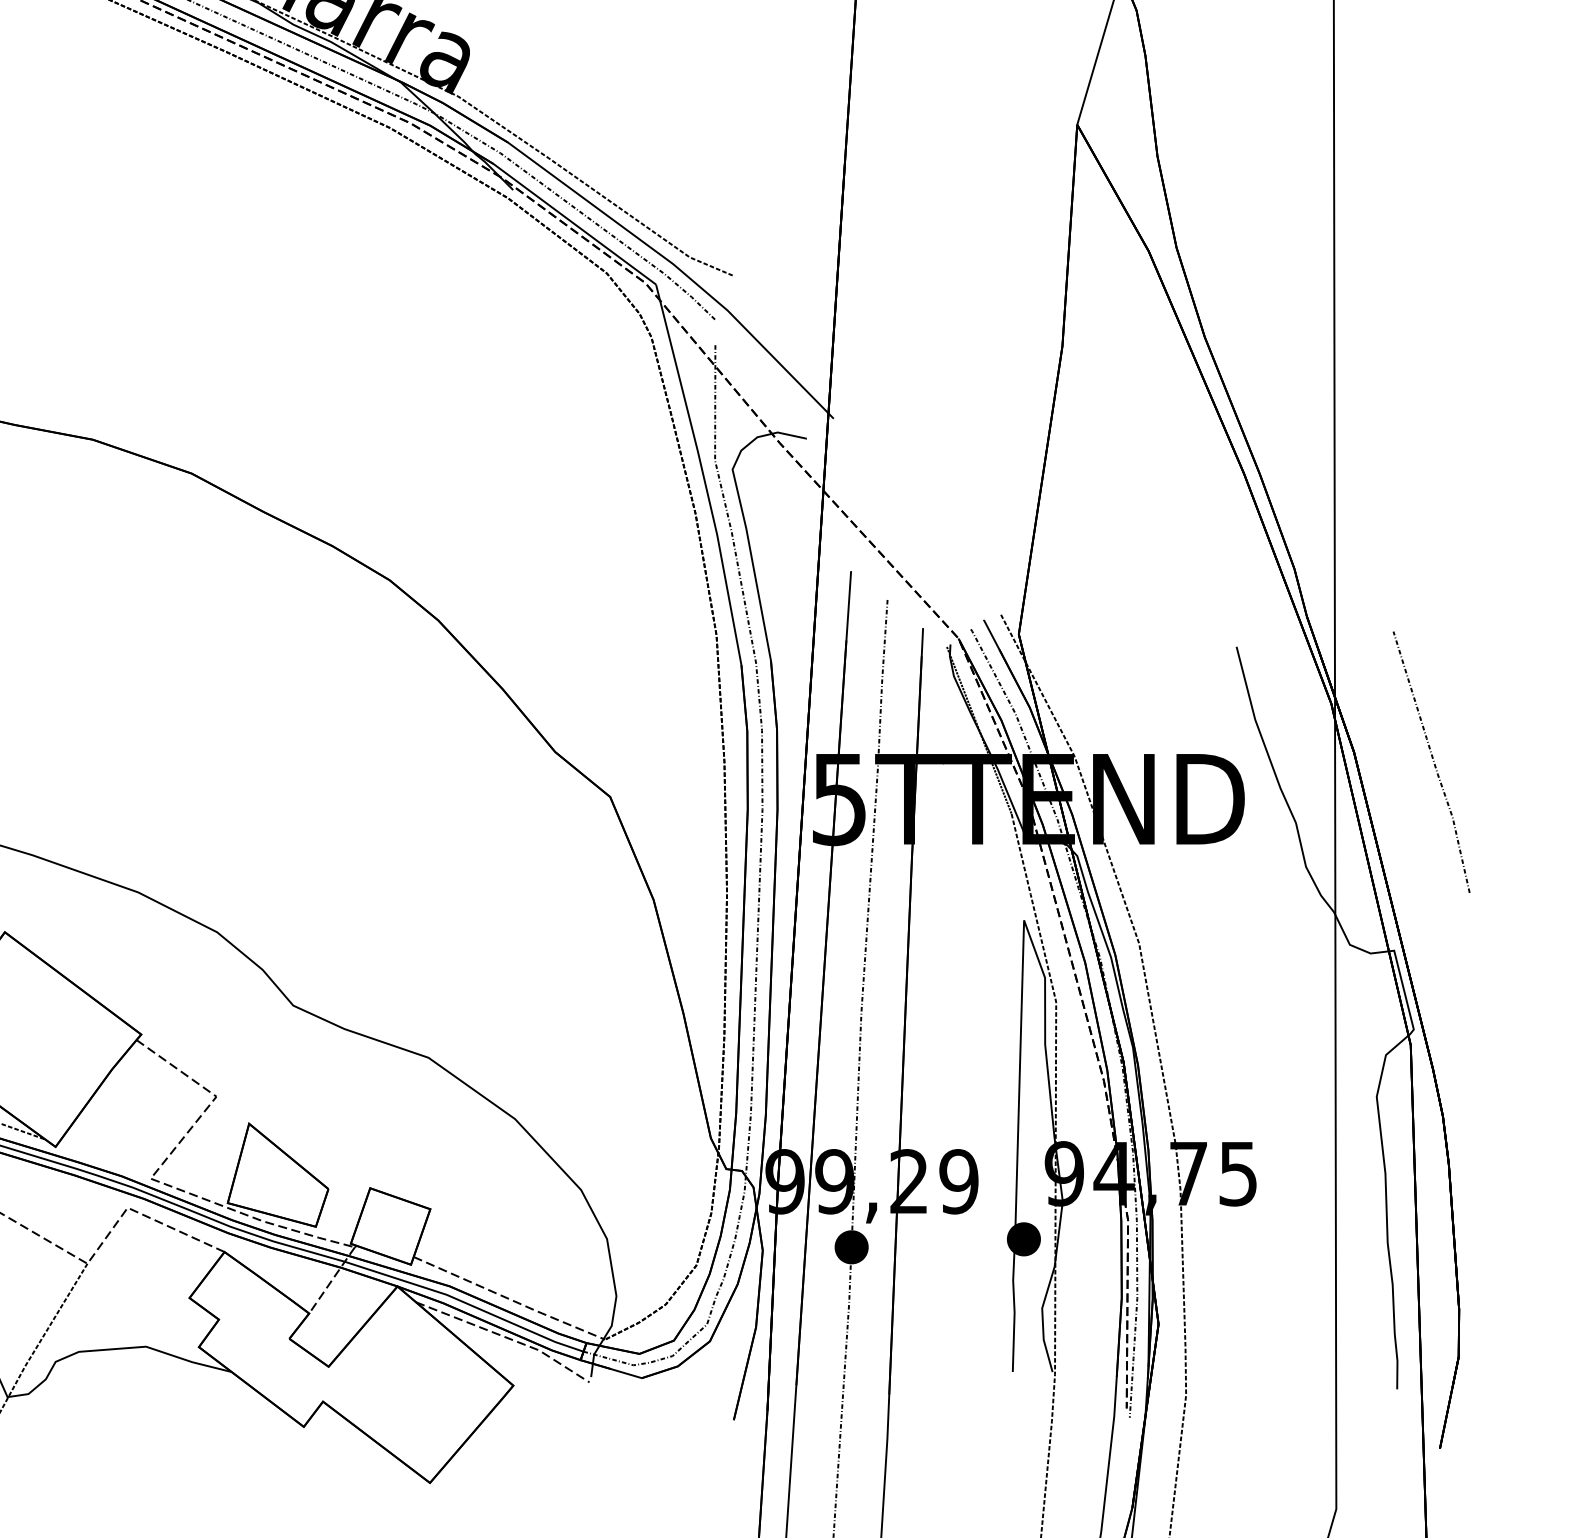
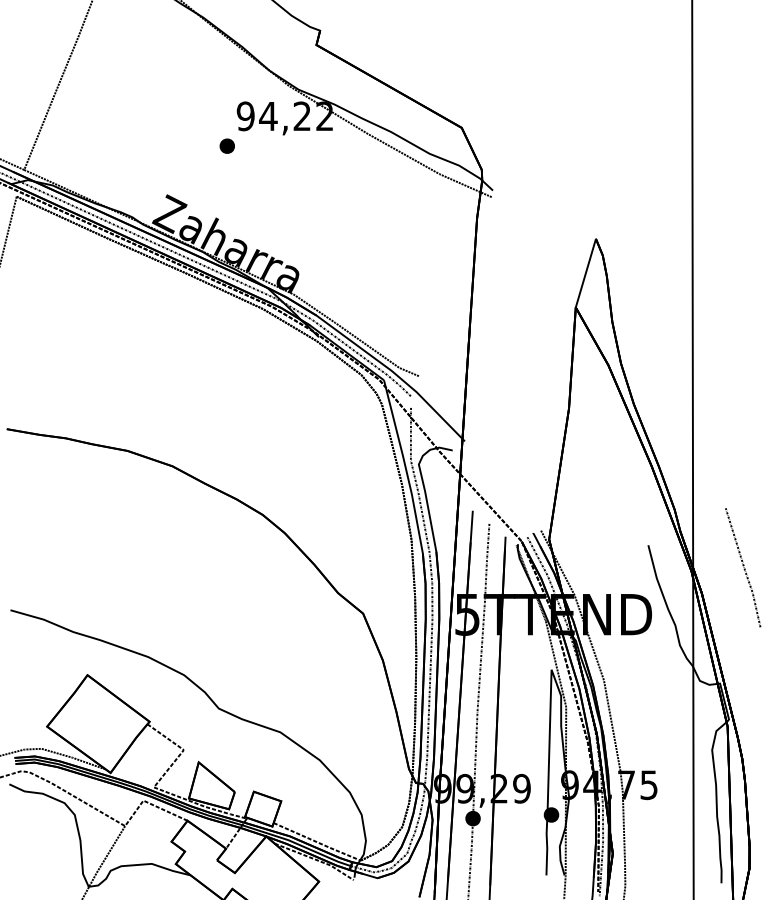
curve: (1432, 761) -> (743, 567), moved

